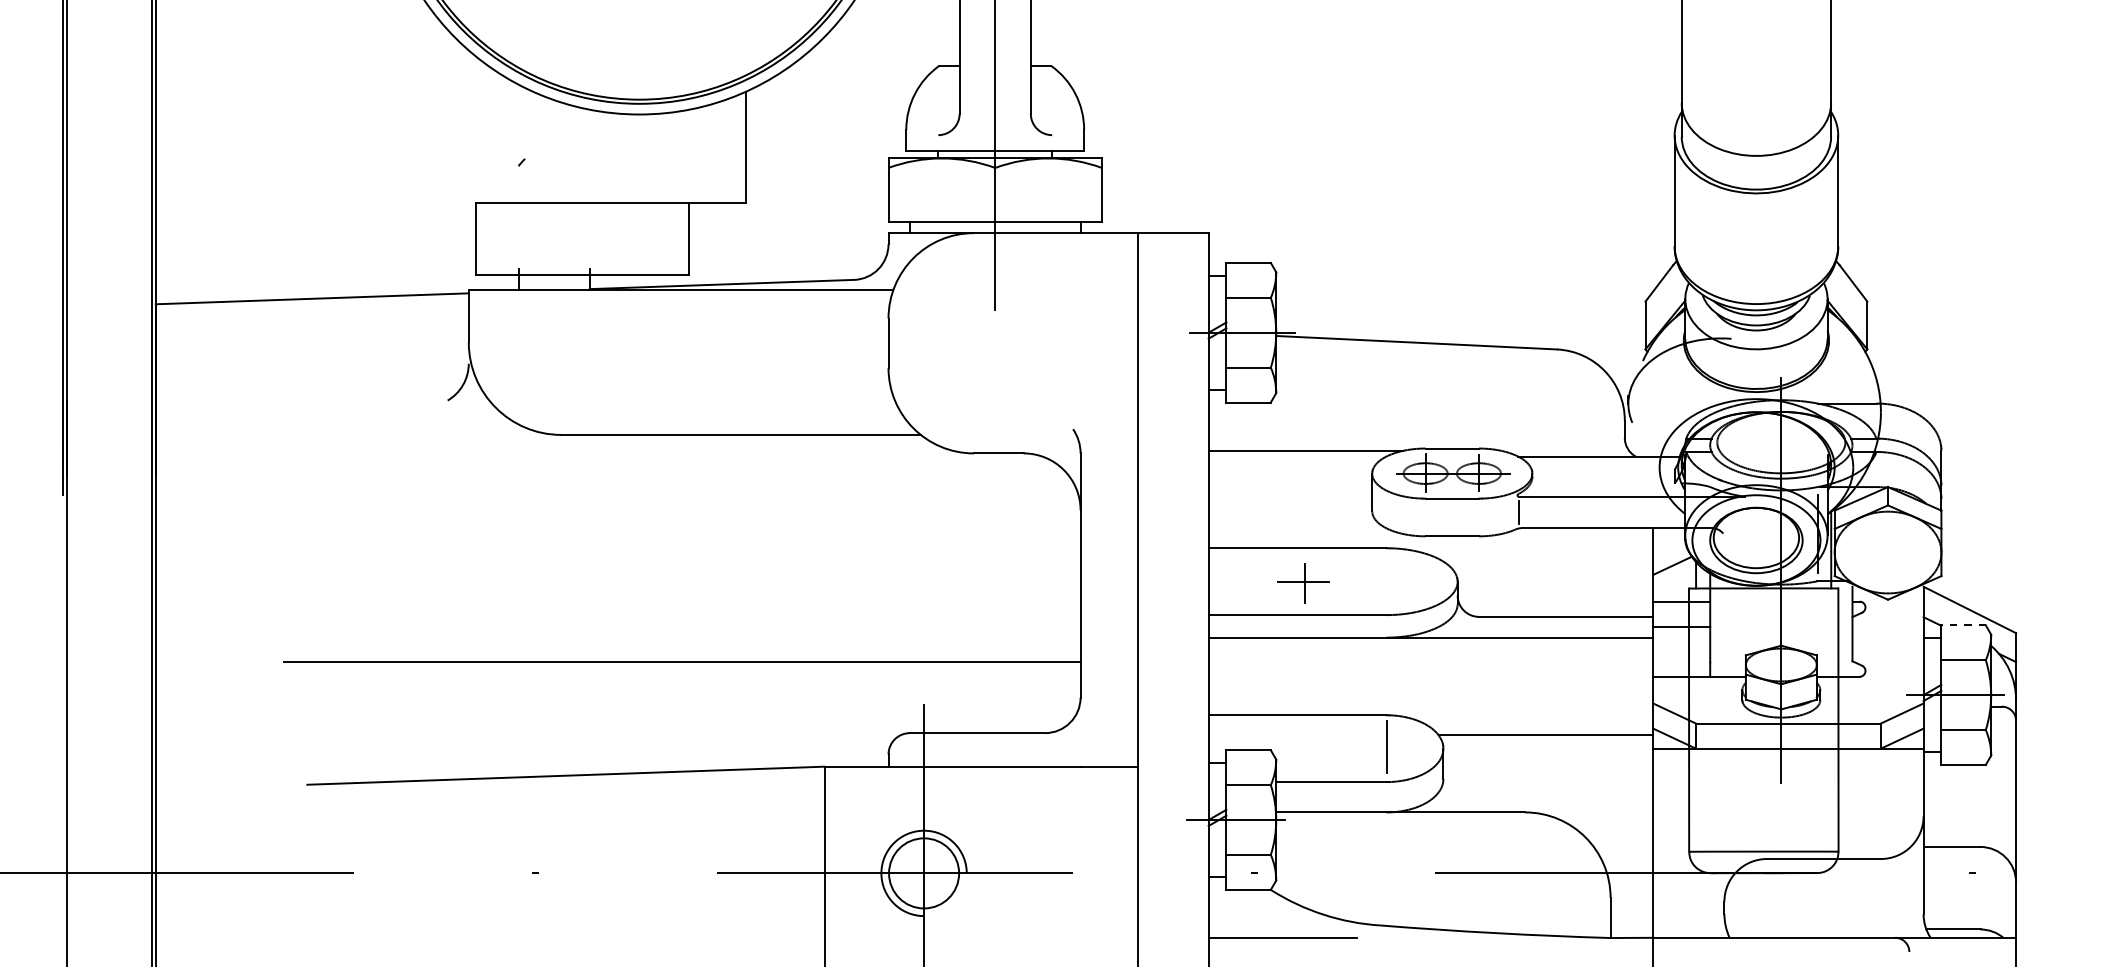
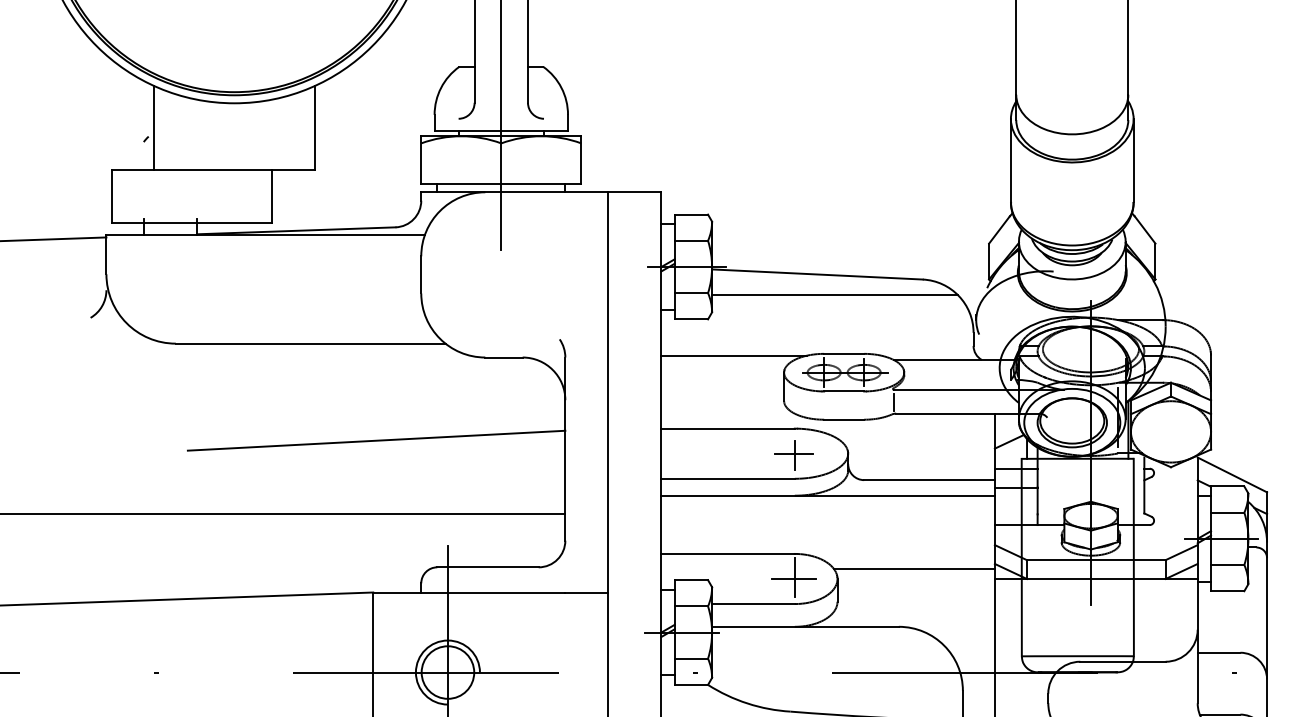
line: (532, 147) -> (154, 128), added
line: (1440, 370) -> (835, 295), added
line: (828, 564) -> (376, 440), added
part: (1303, 583) -> (794, 455), moved
line: (1963, 625) -> (1227, 486), dashed -> solid
line: (1384, 748) -> (793, 578), added

